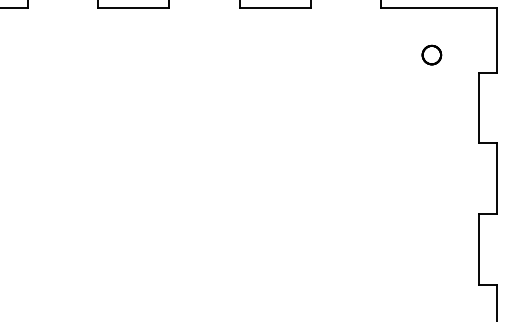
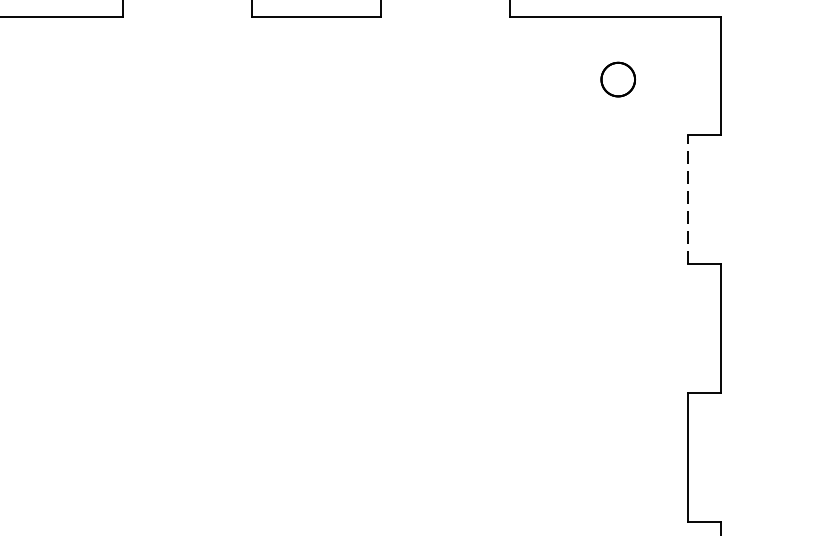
part: (431, 54) -> (617, 78), moved
line: (479, 107) -> (688, 198), solid -> dashed

